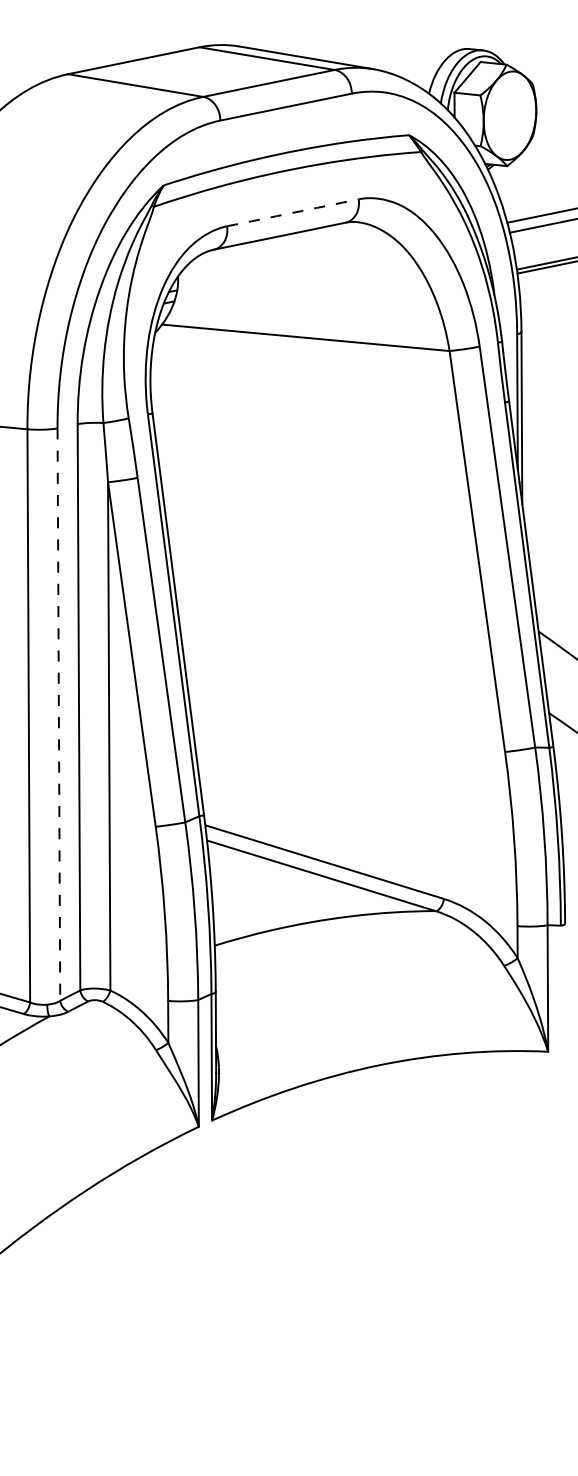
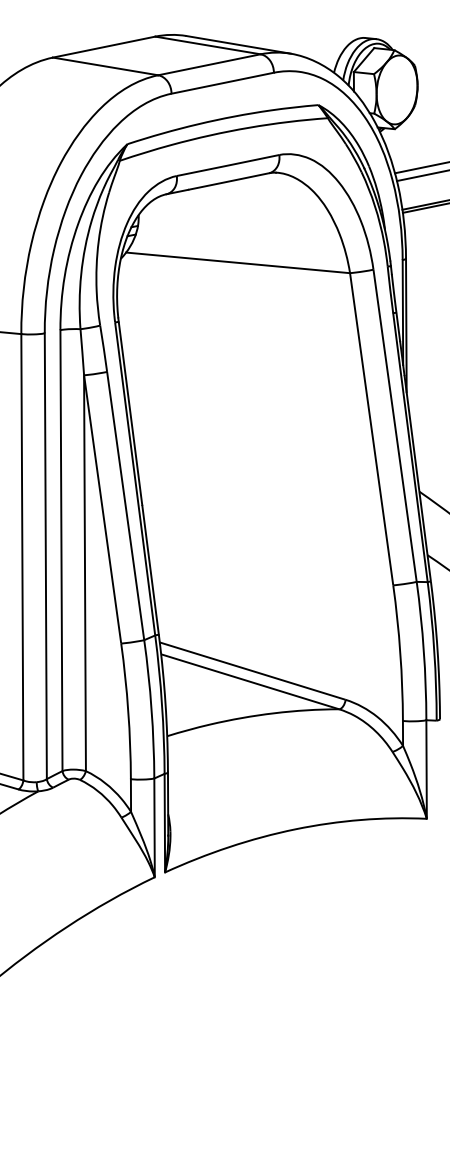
arc: (292, 212) -> (227, 165), dashed -> solid
line: (58, 715) -> (45, 556), dashed -> solid

